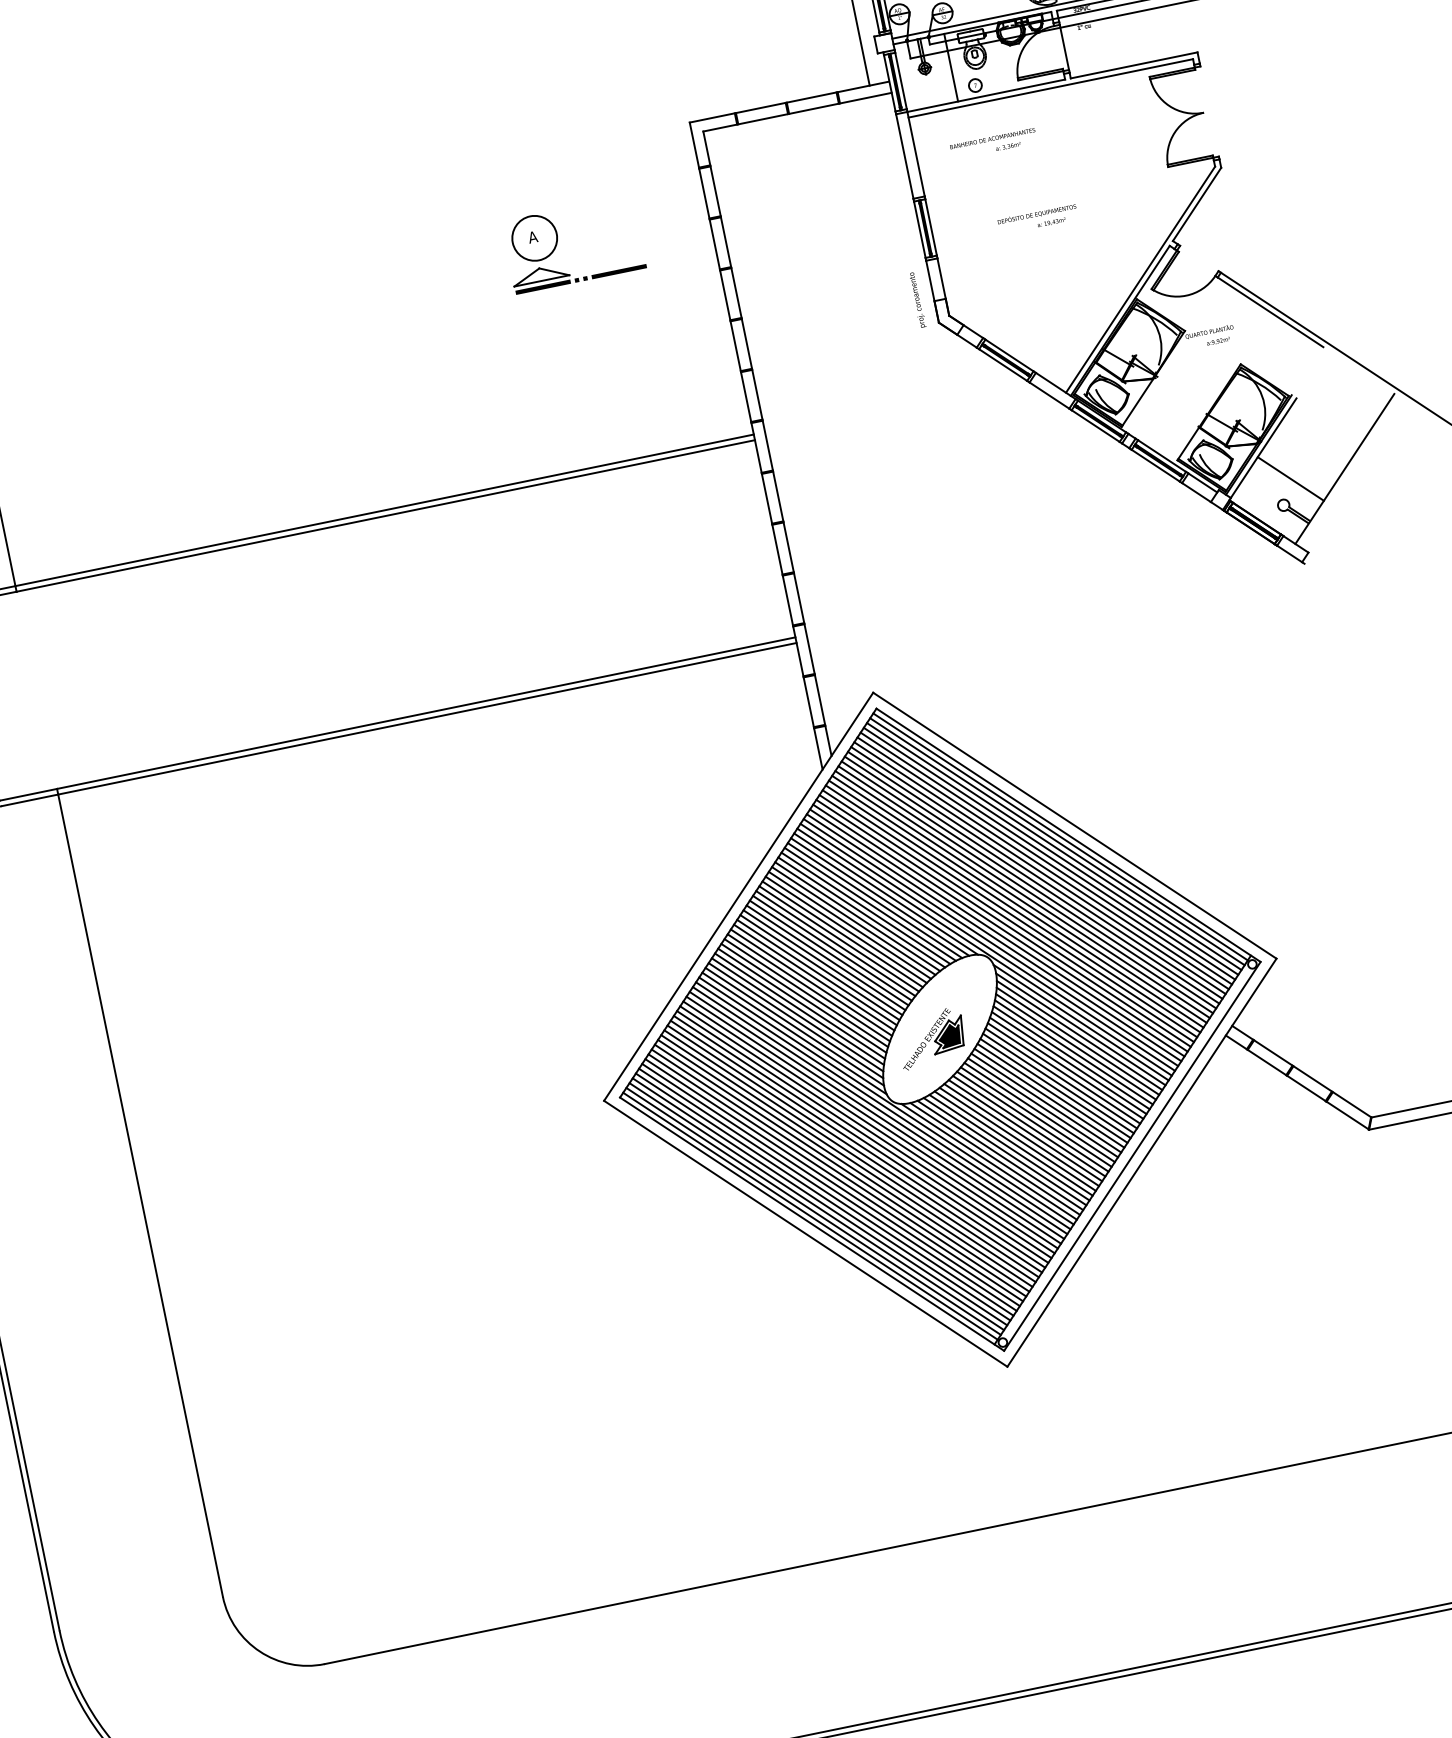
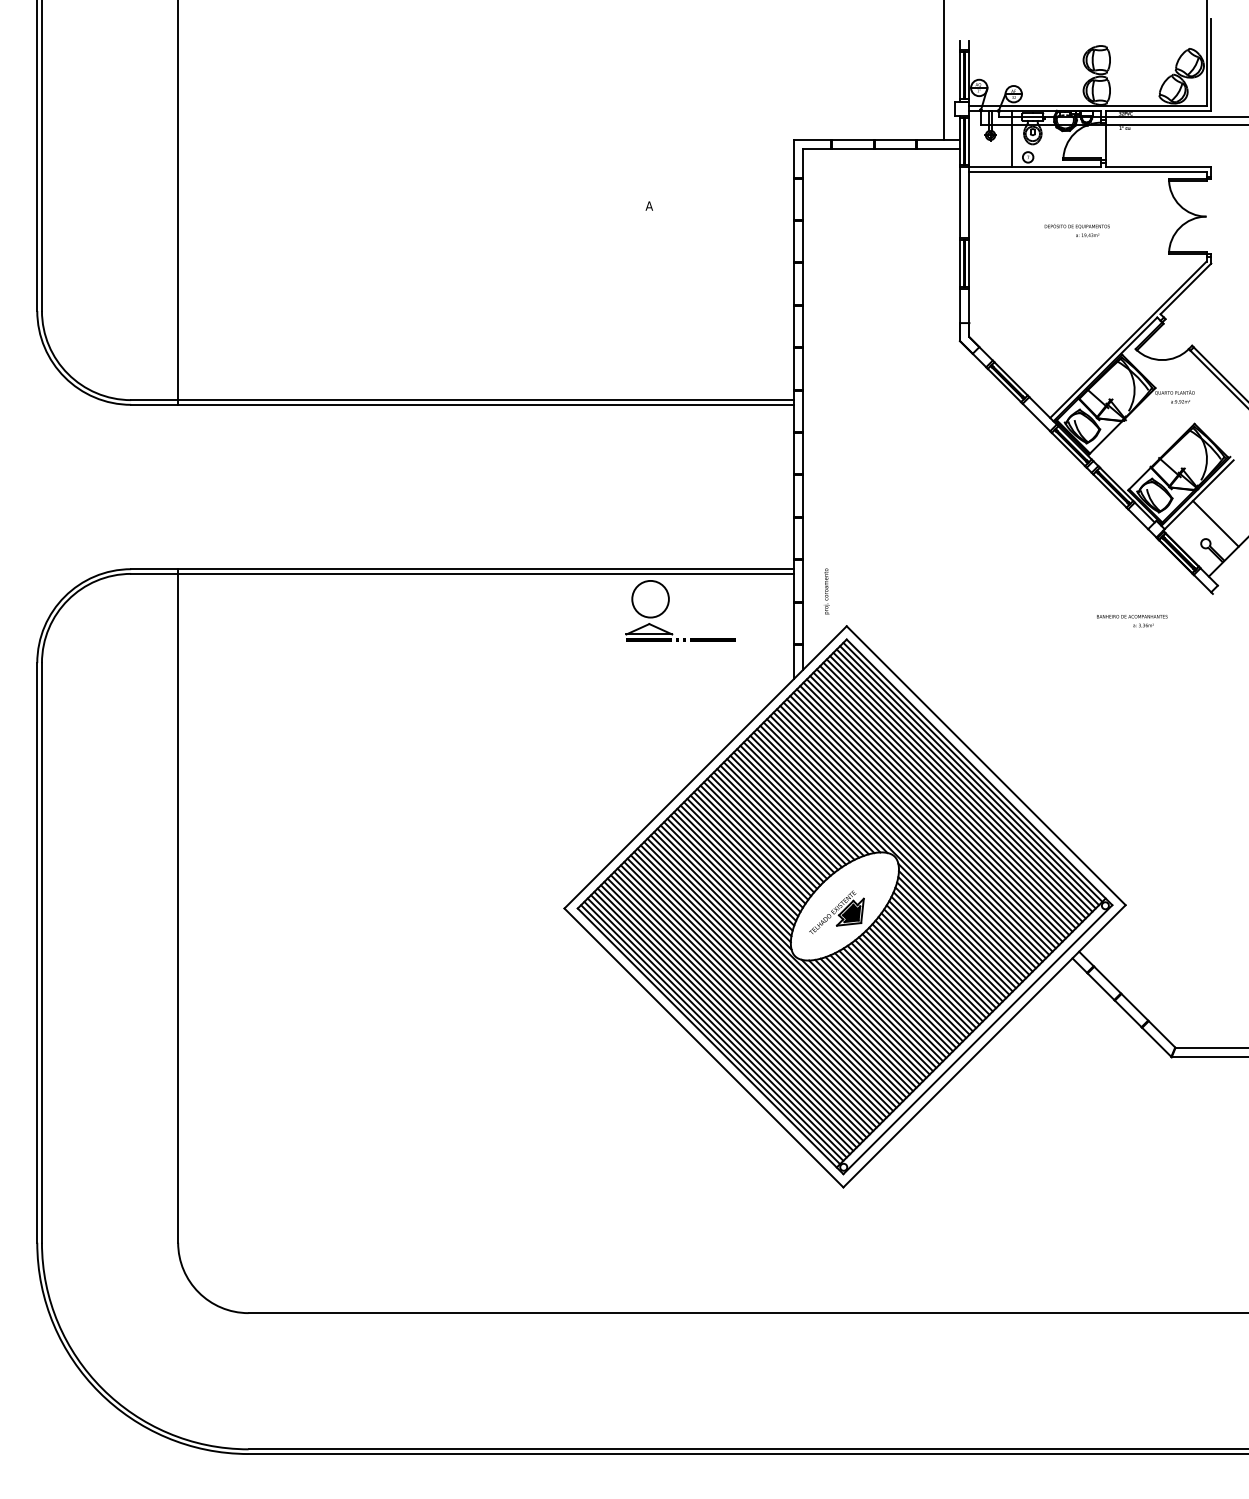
text: (994, 144) -> (1132, 621), moved
text: (1037, 219) -> (1076, 230), moved
part: (558, 240) -> (669, 604), moved
text: (917, 300) -> (826, 591), moved

